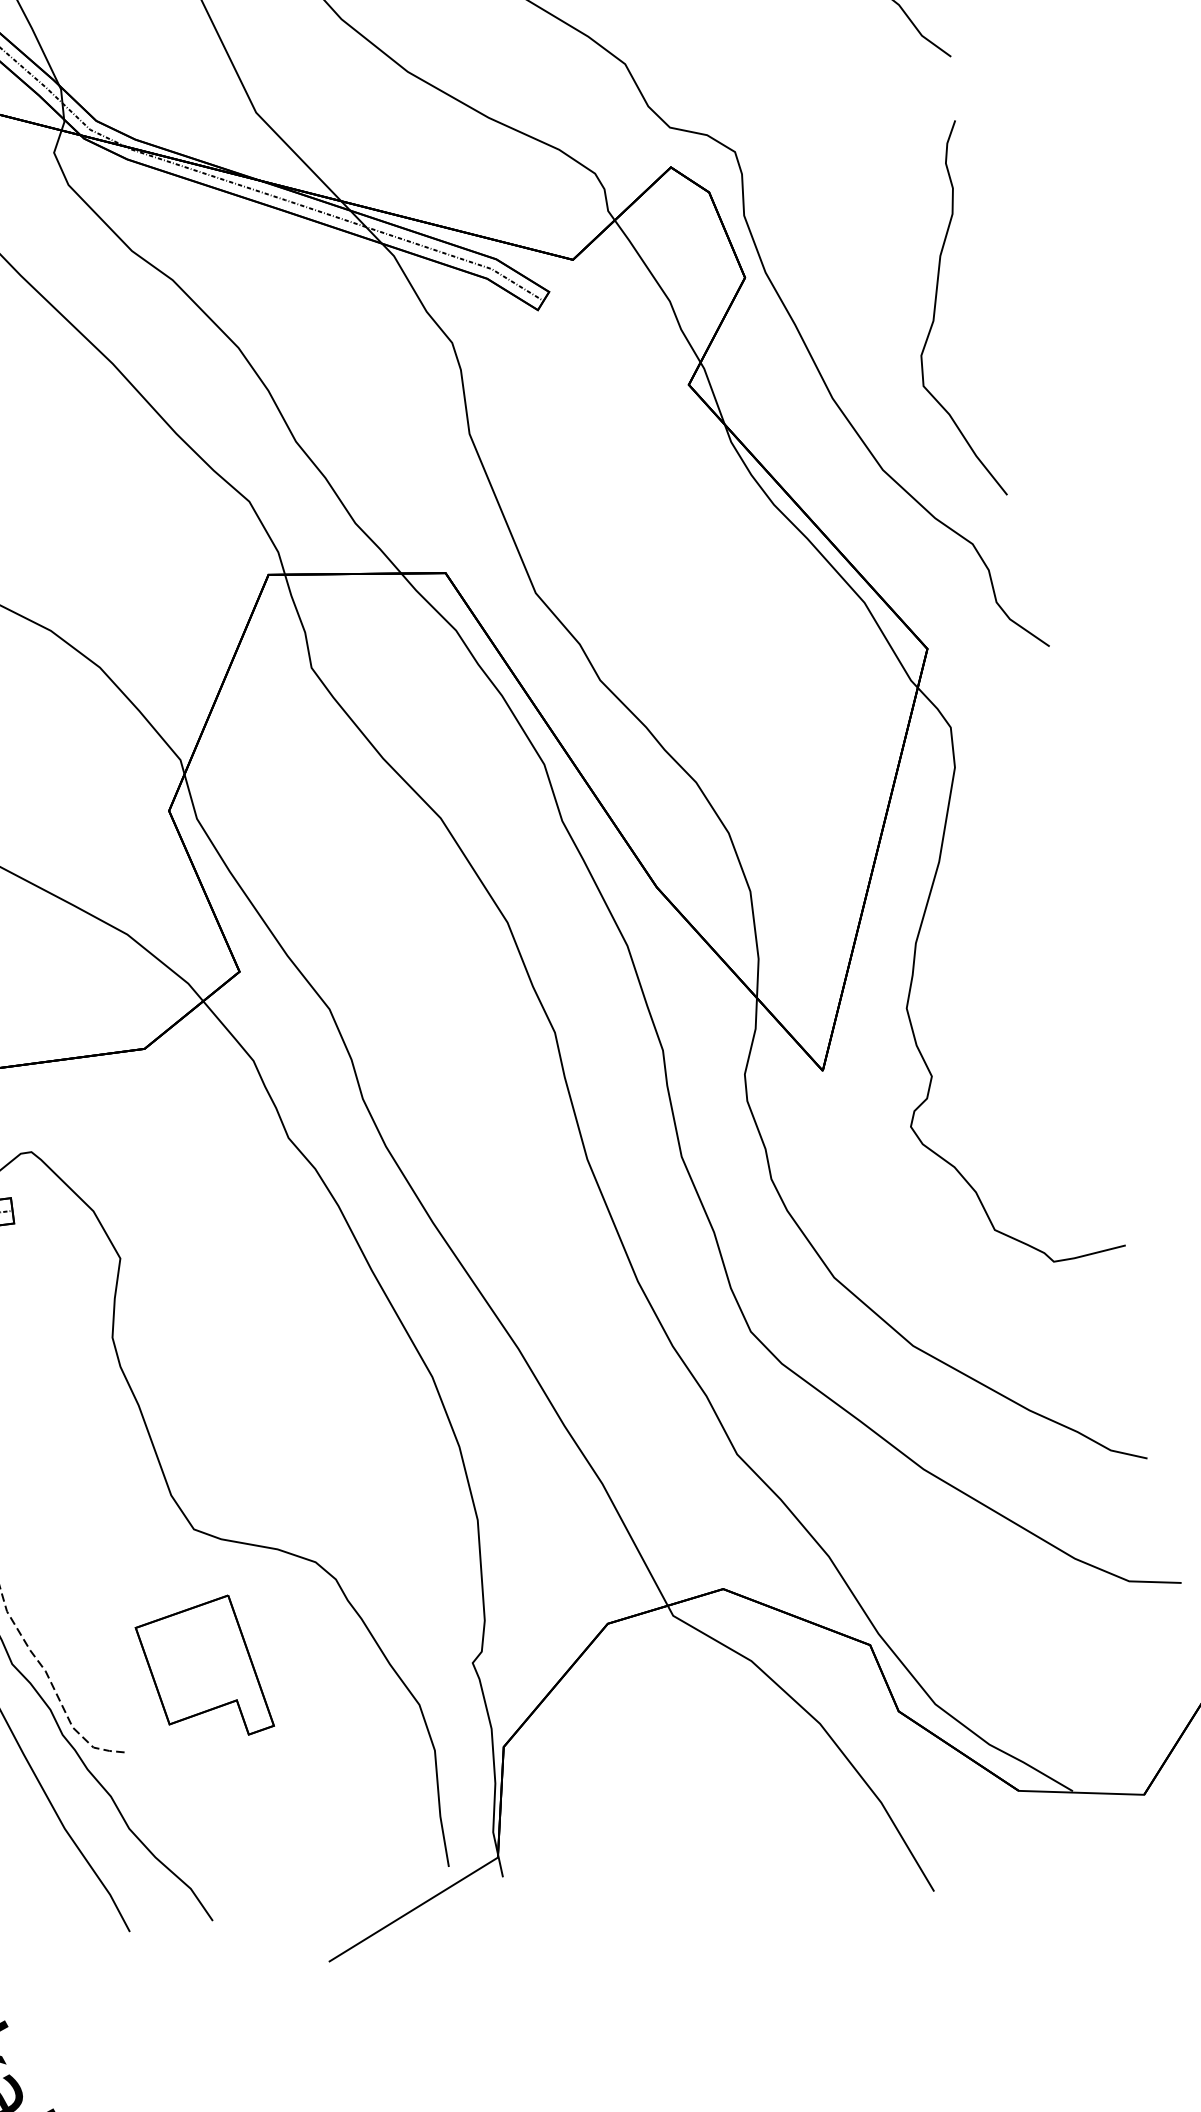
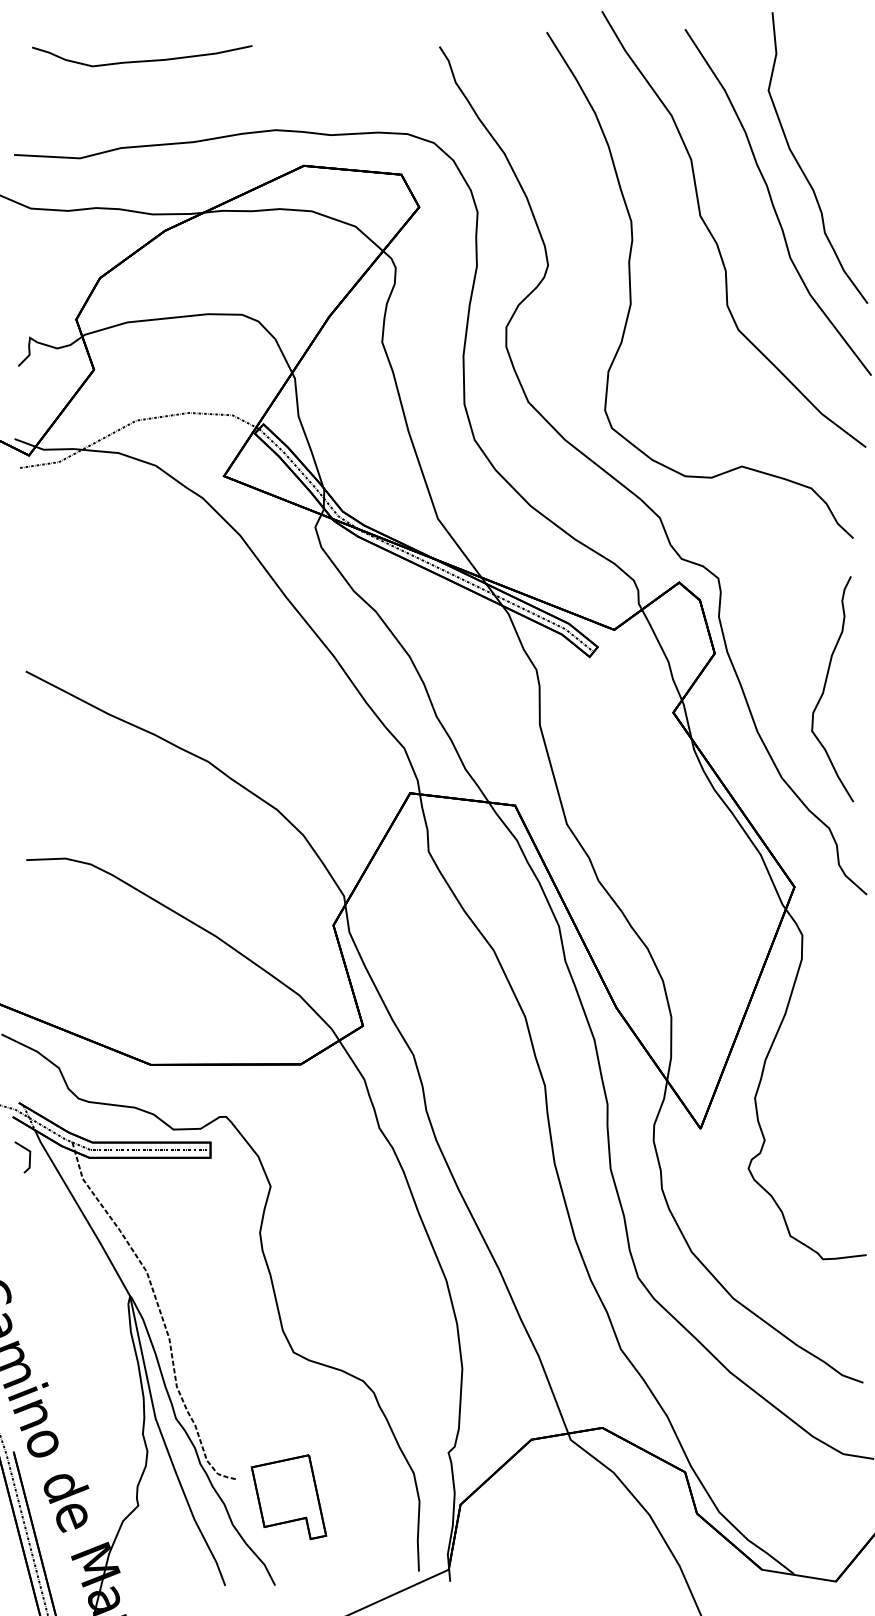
part: (203, 1670) -> (288, 1497), moved

